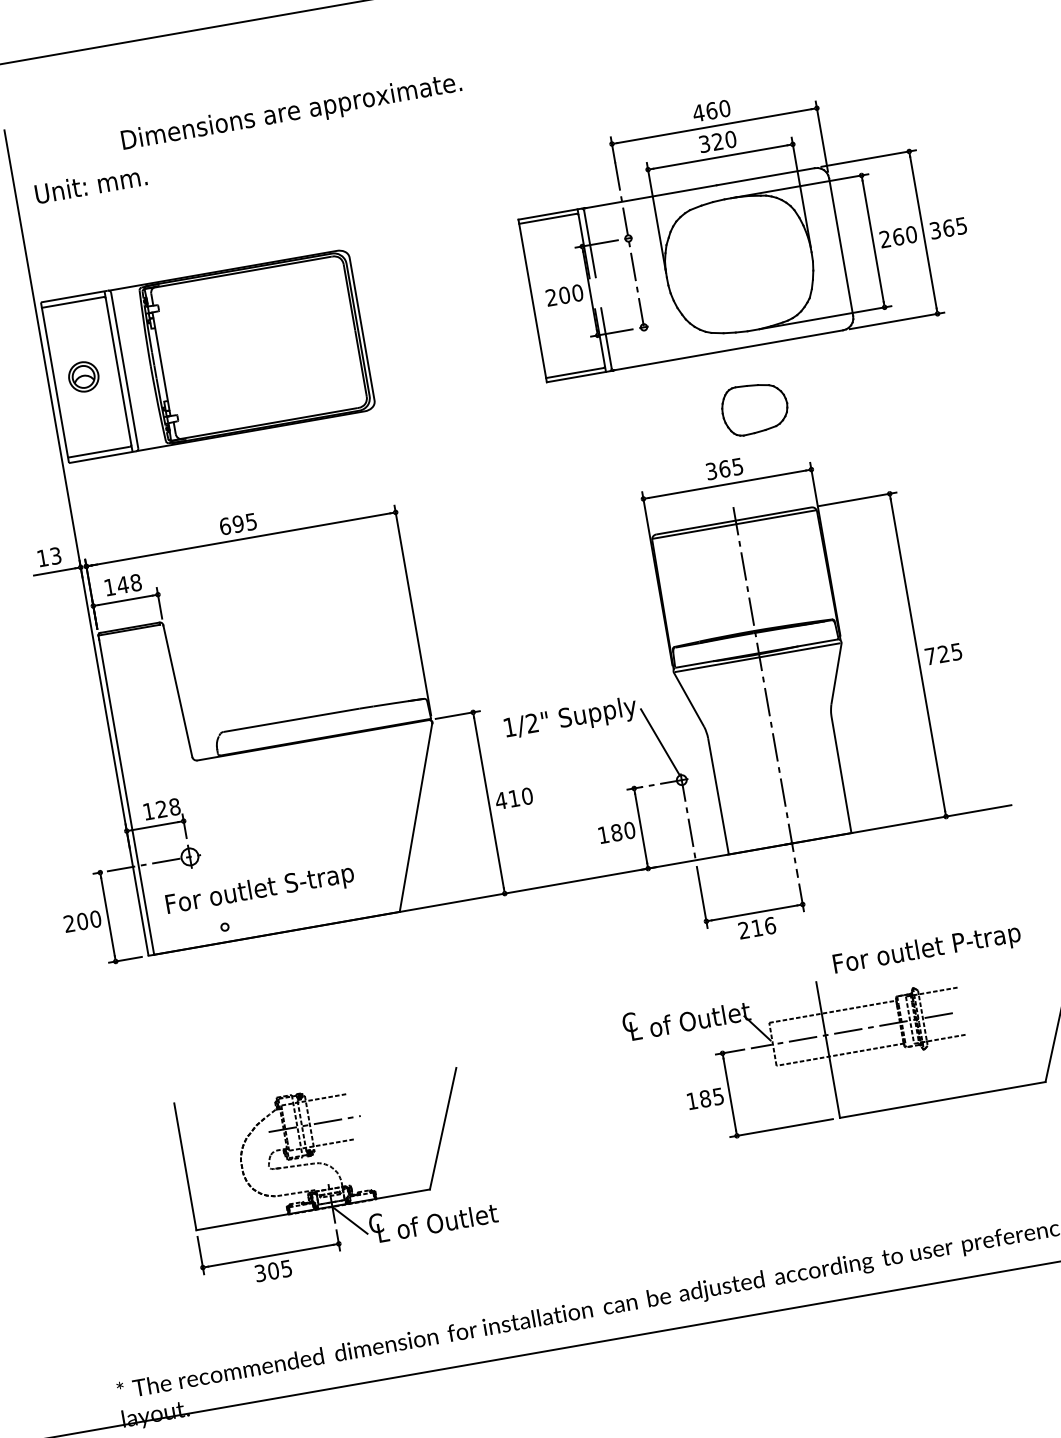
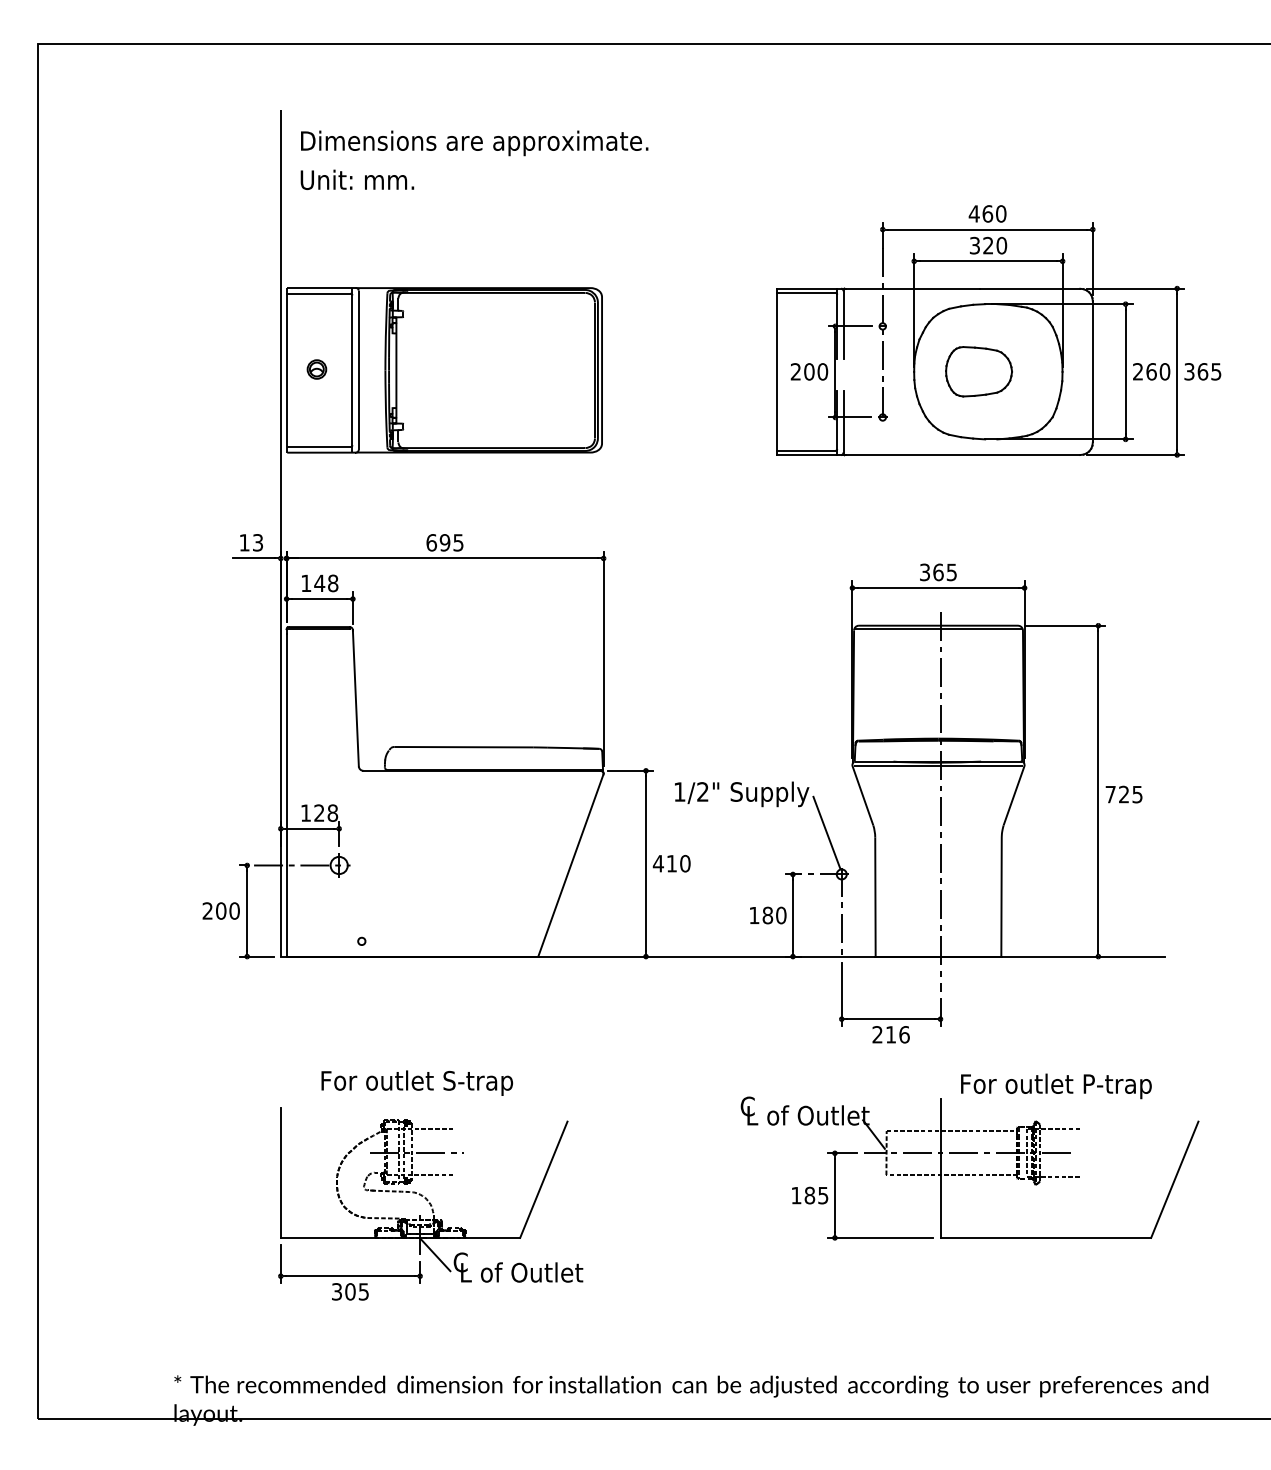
text: (291, 113) -> (474, 143), moved
part: (83, 376) -> (316, 369), size x0.62
part: (754, 408) -> (978, 371), moved
text: (260, 889) -> (417, 1082), moved

